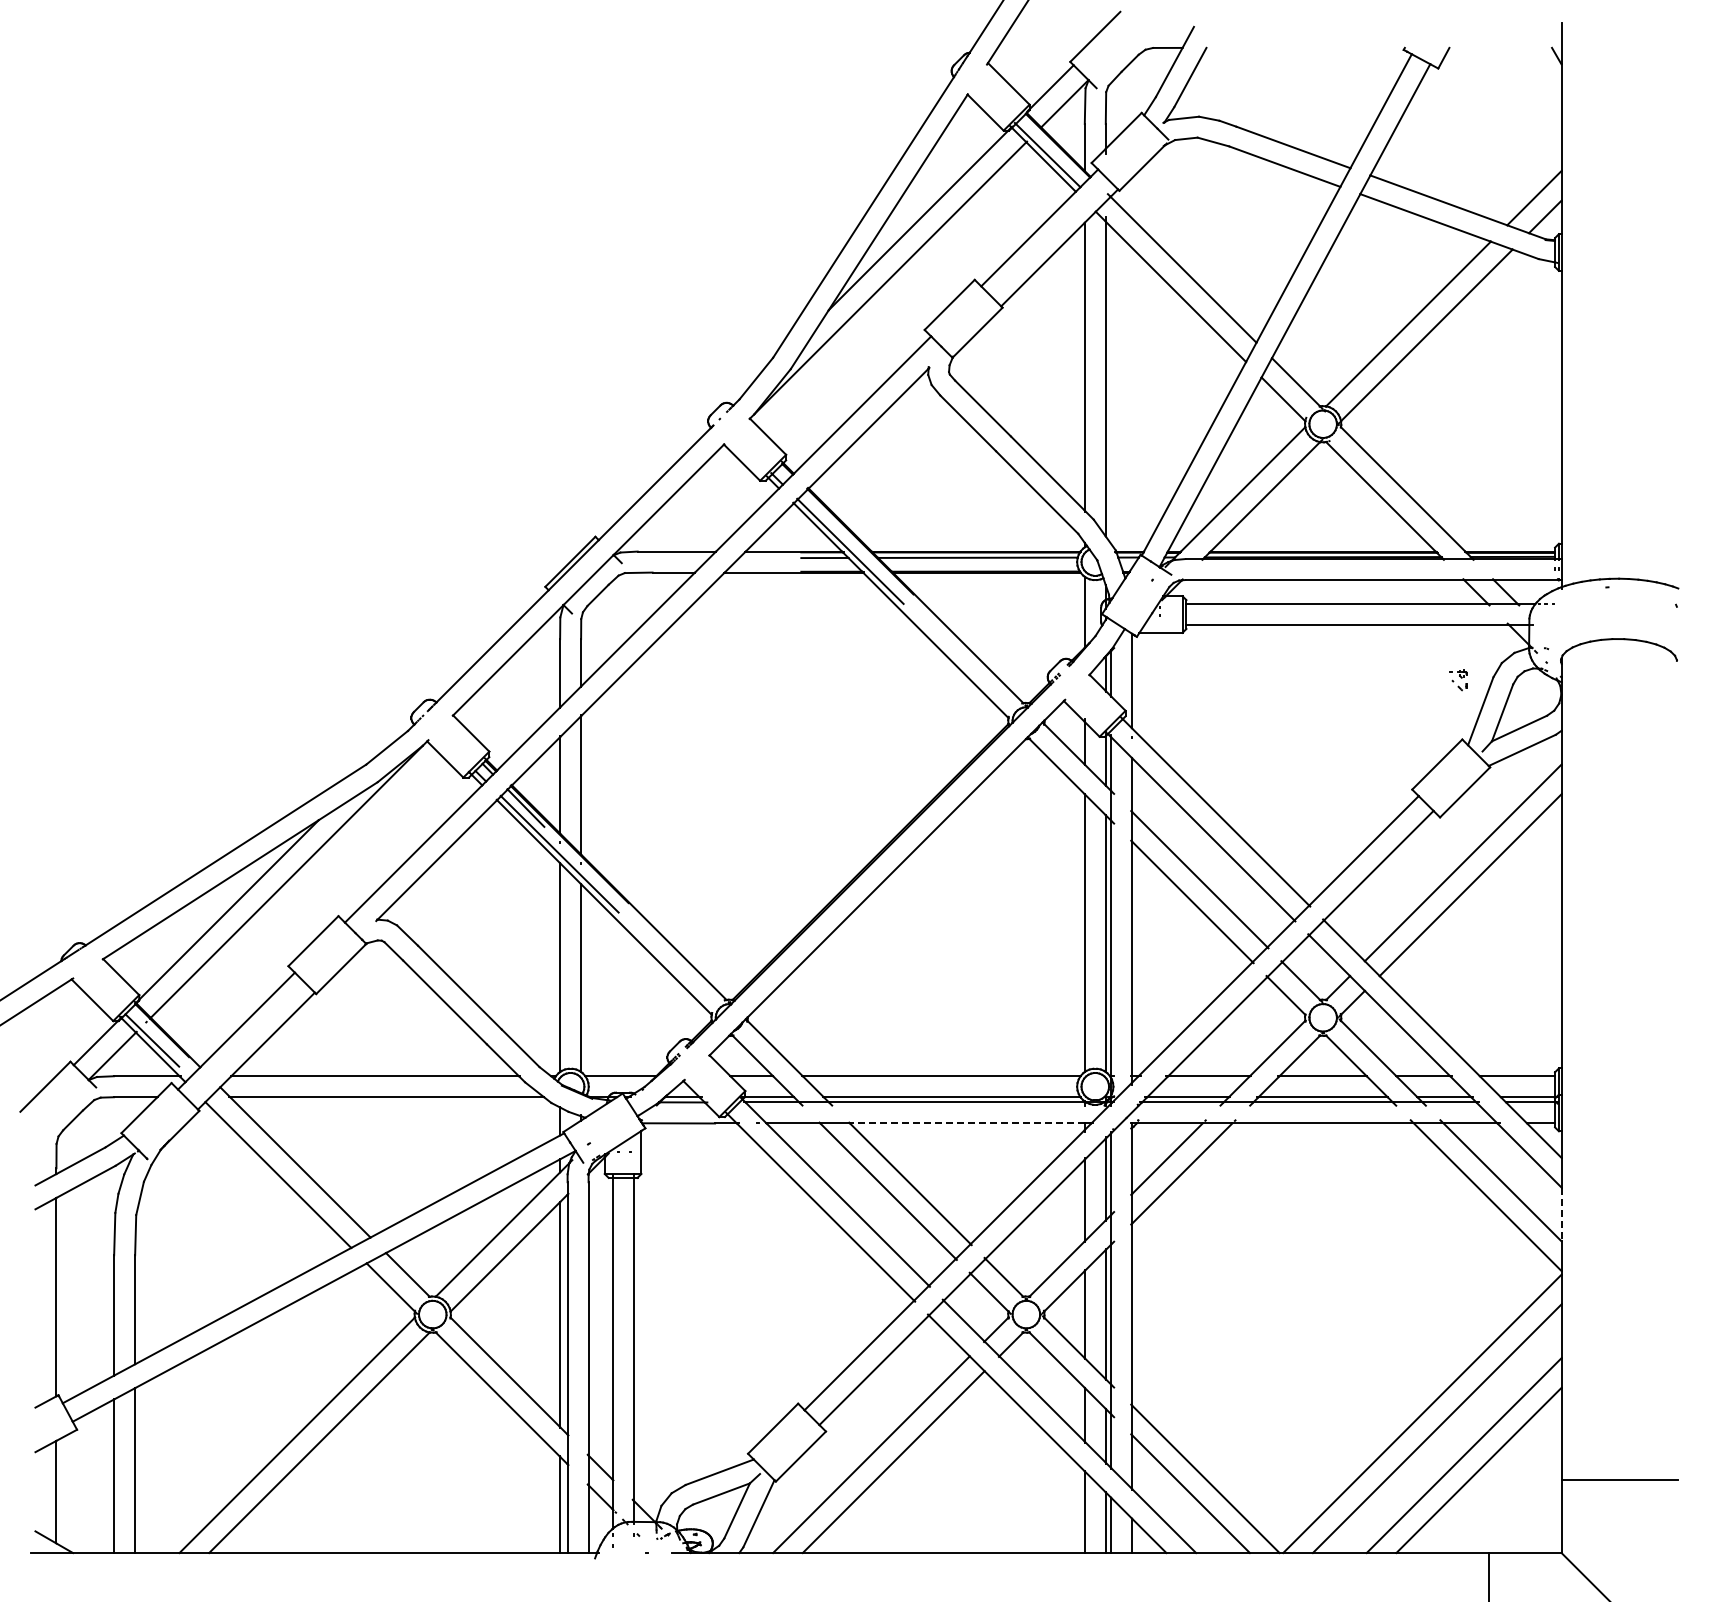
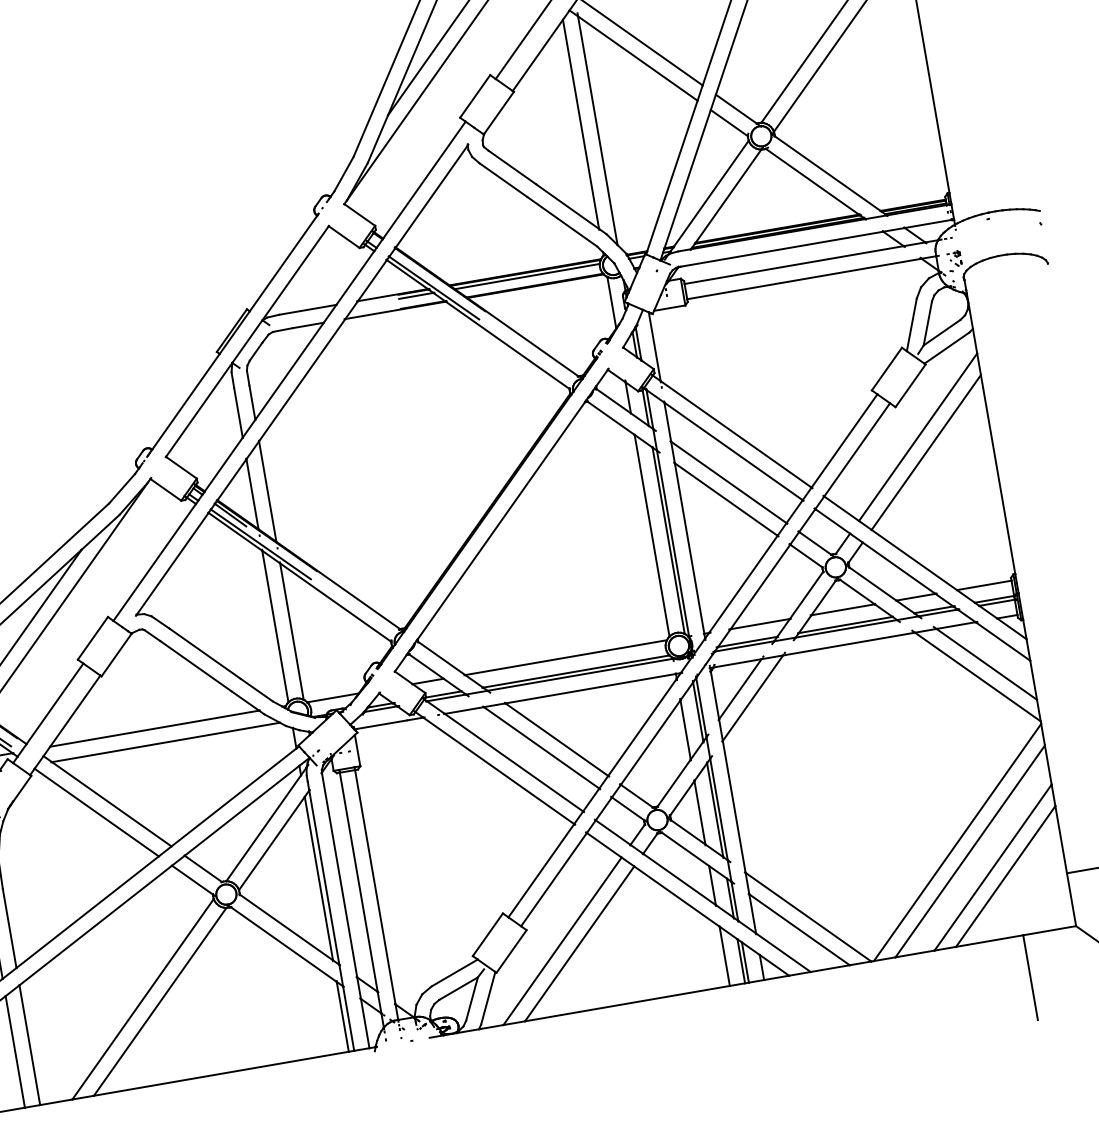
part: (1458, 680) -> (954, 259), moved
line: (966, 1123) -> (590, 688), dashed -> solid
line: (1561, 1214) -> (1033, 680), dashed -> solid

